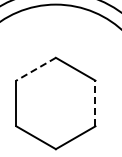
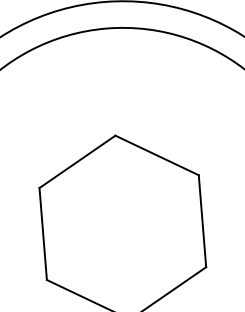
line: (36, 69) -> (78, 162), dashed -> solid
line: (95, 103) -> (202, 221), dashed -> solid

